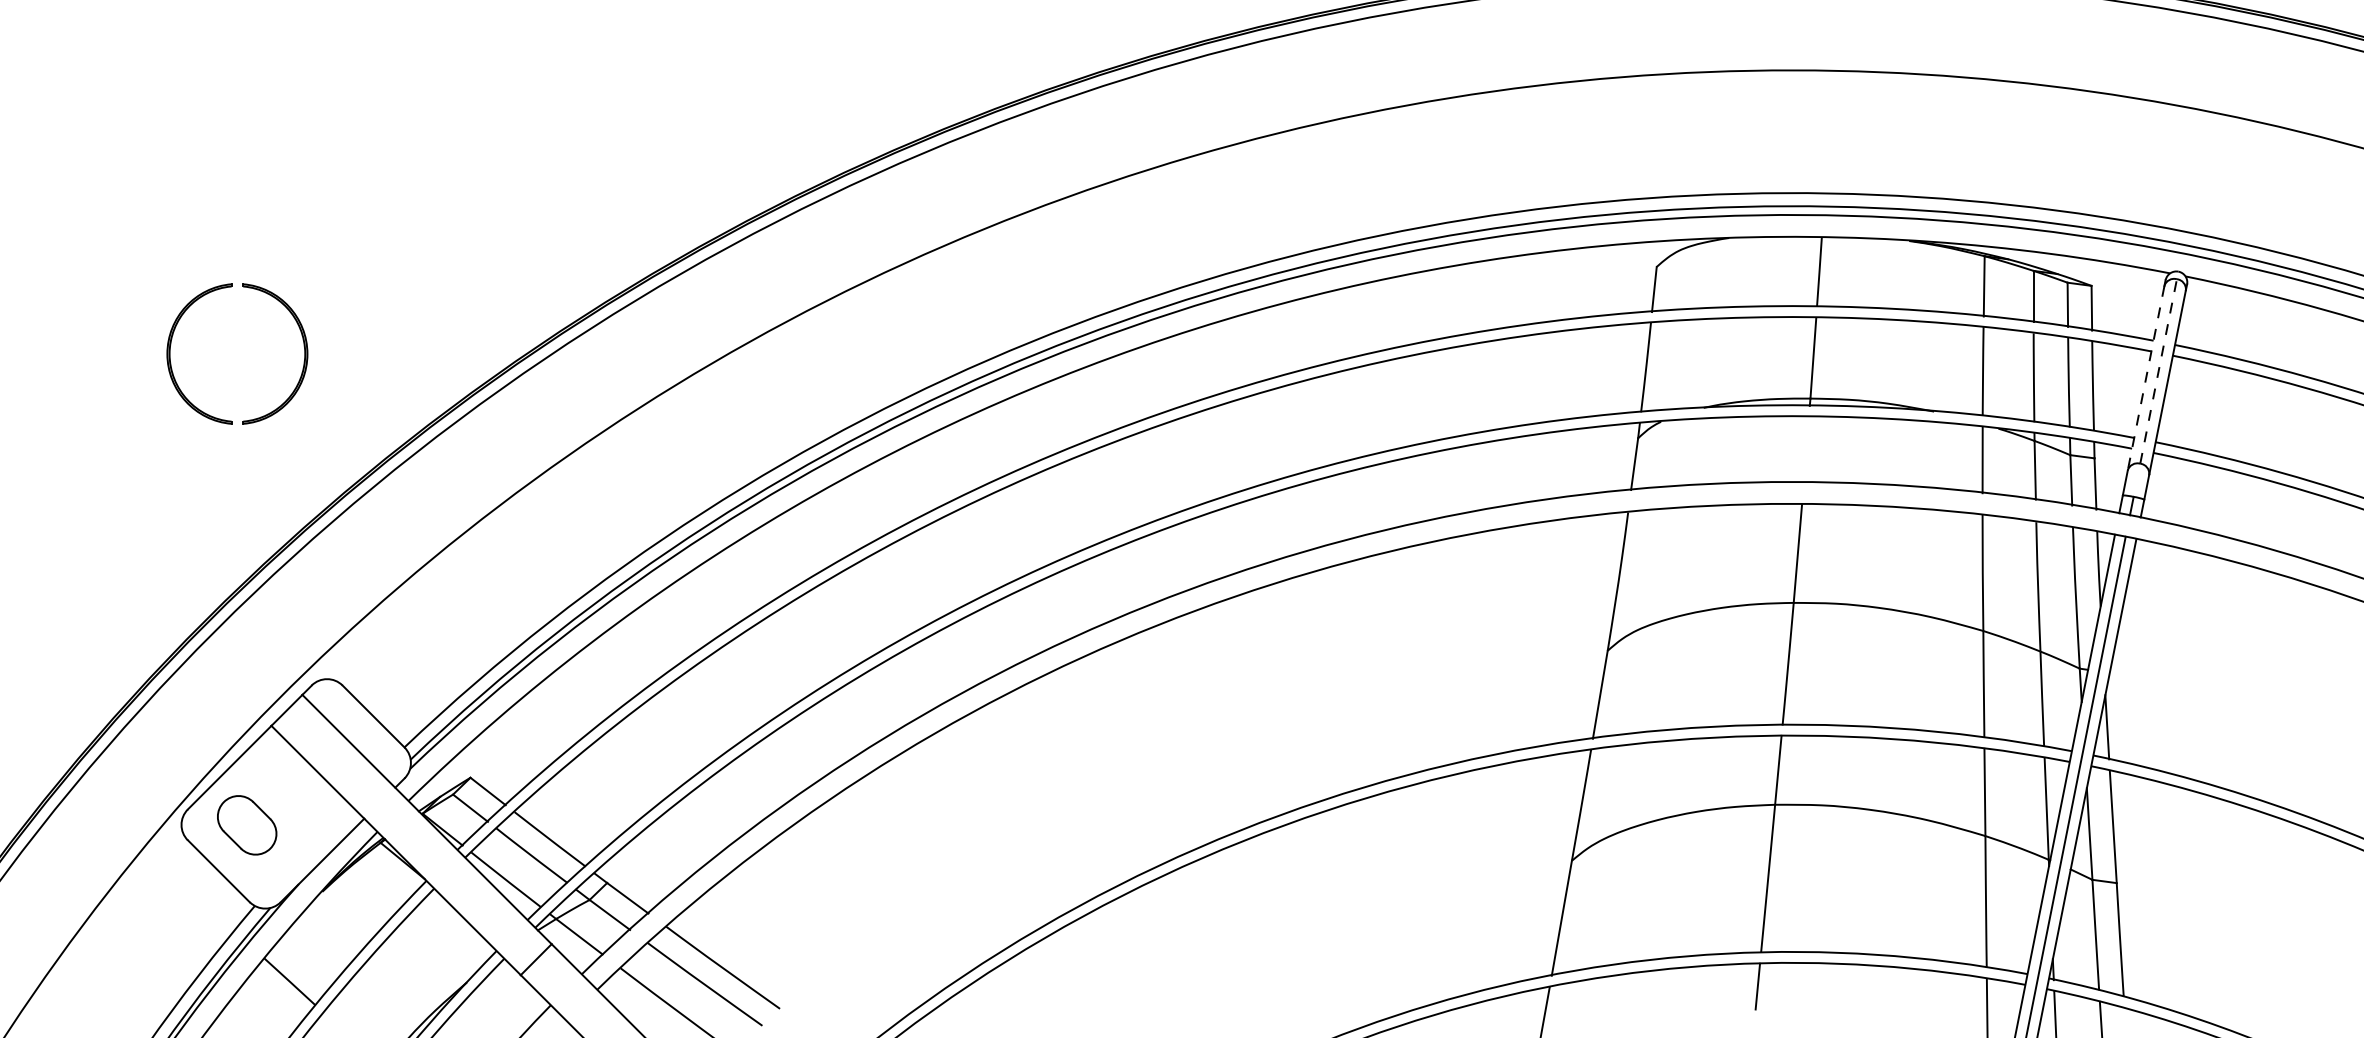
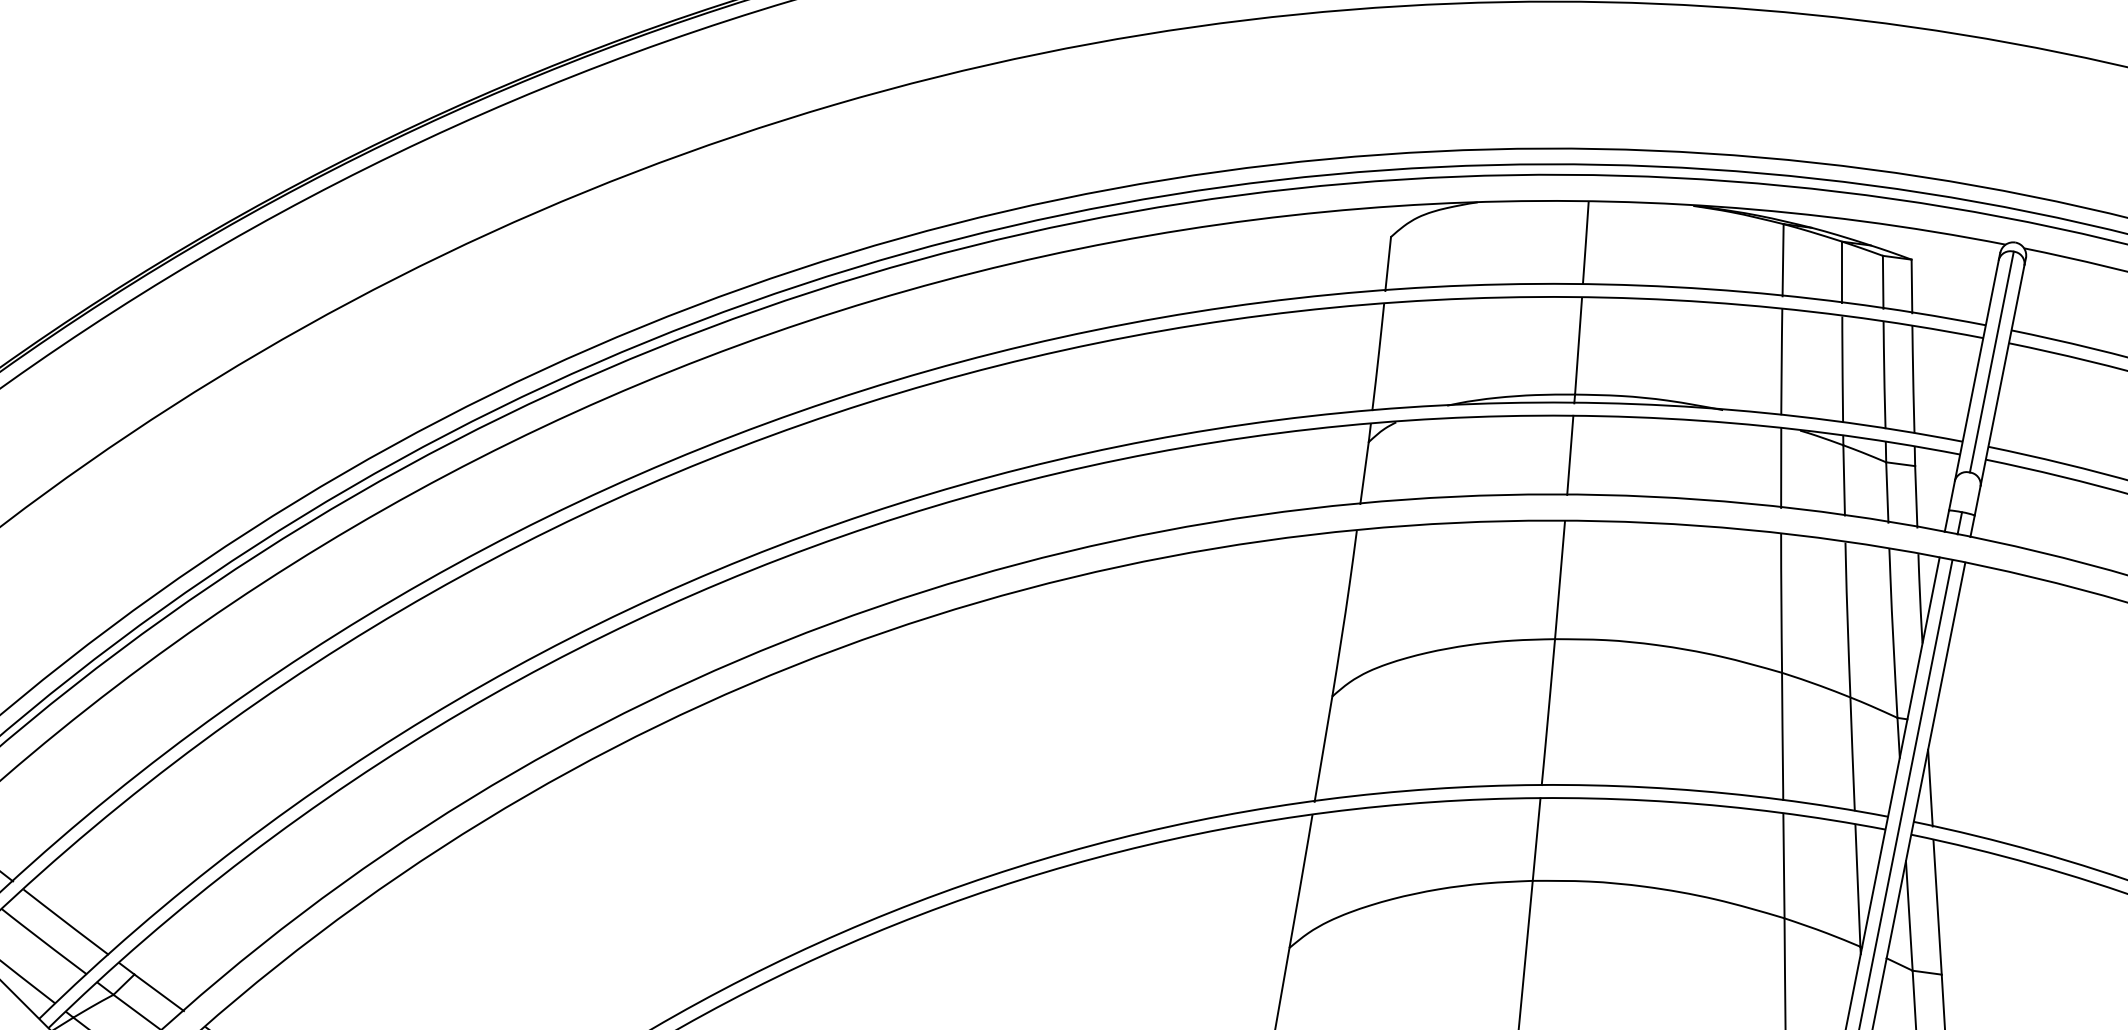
line: (2158, 370) -> (1991, 360), dashed -> solid
line: (2146, 378) -> (1977, 370), dashed -> solid
line: (1806, 449) -> (1570, 455), added

